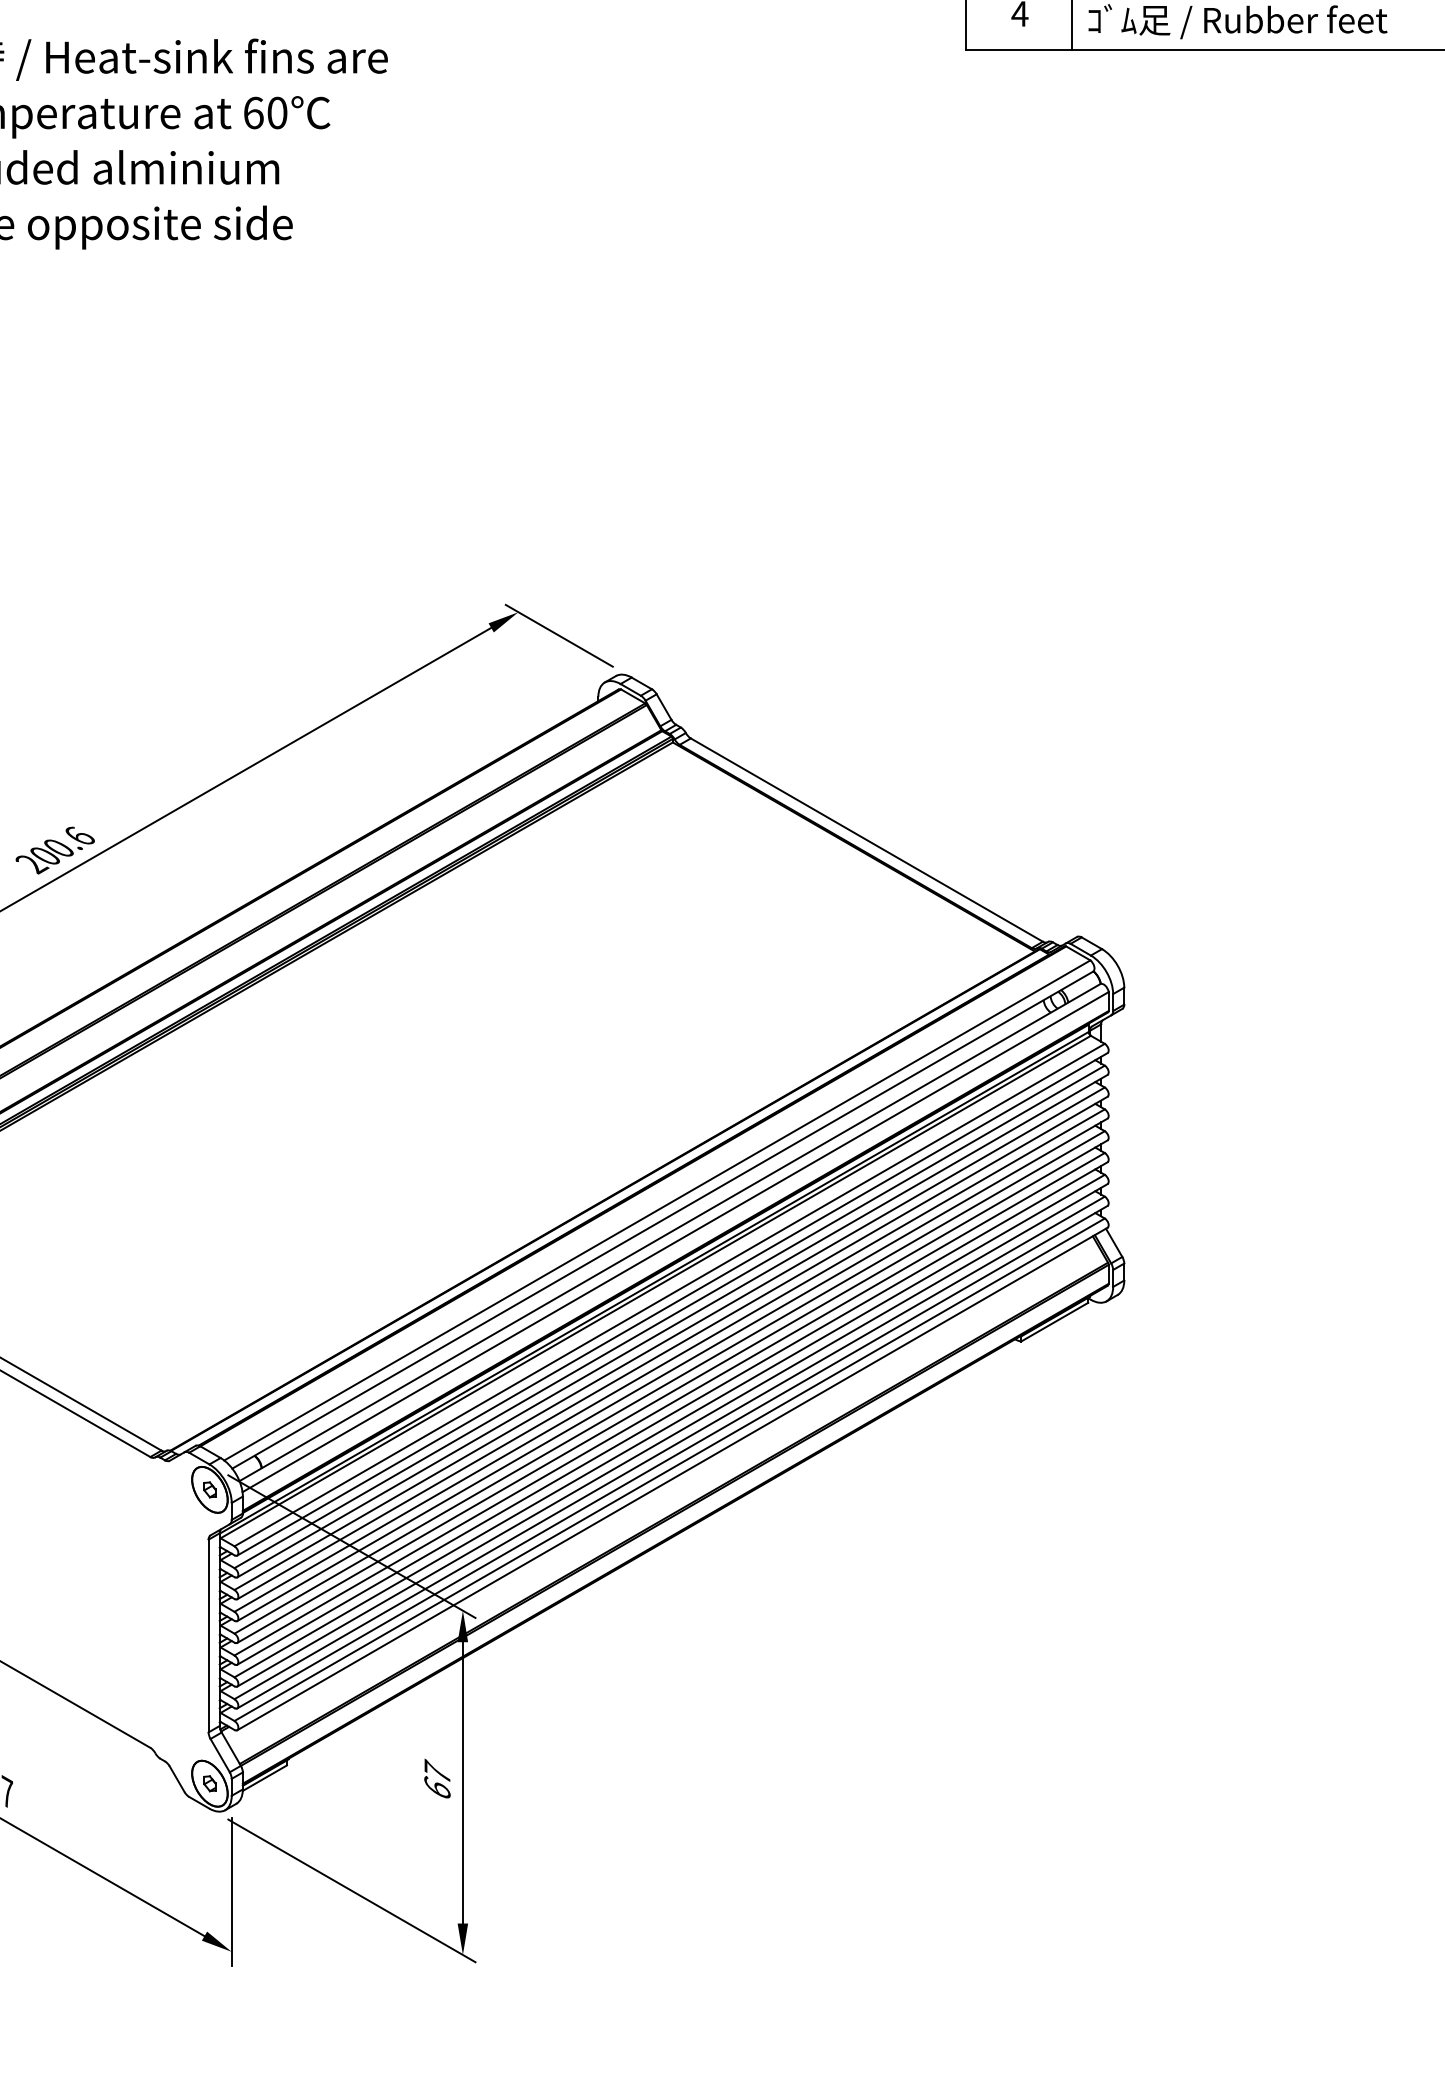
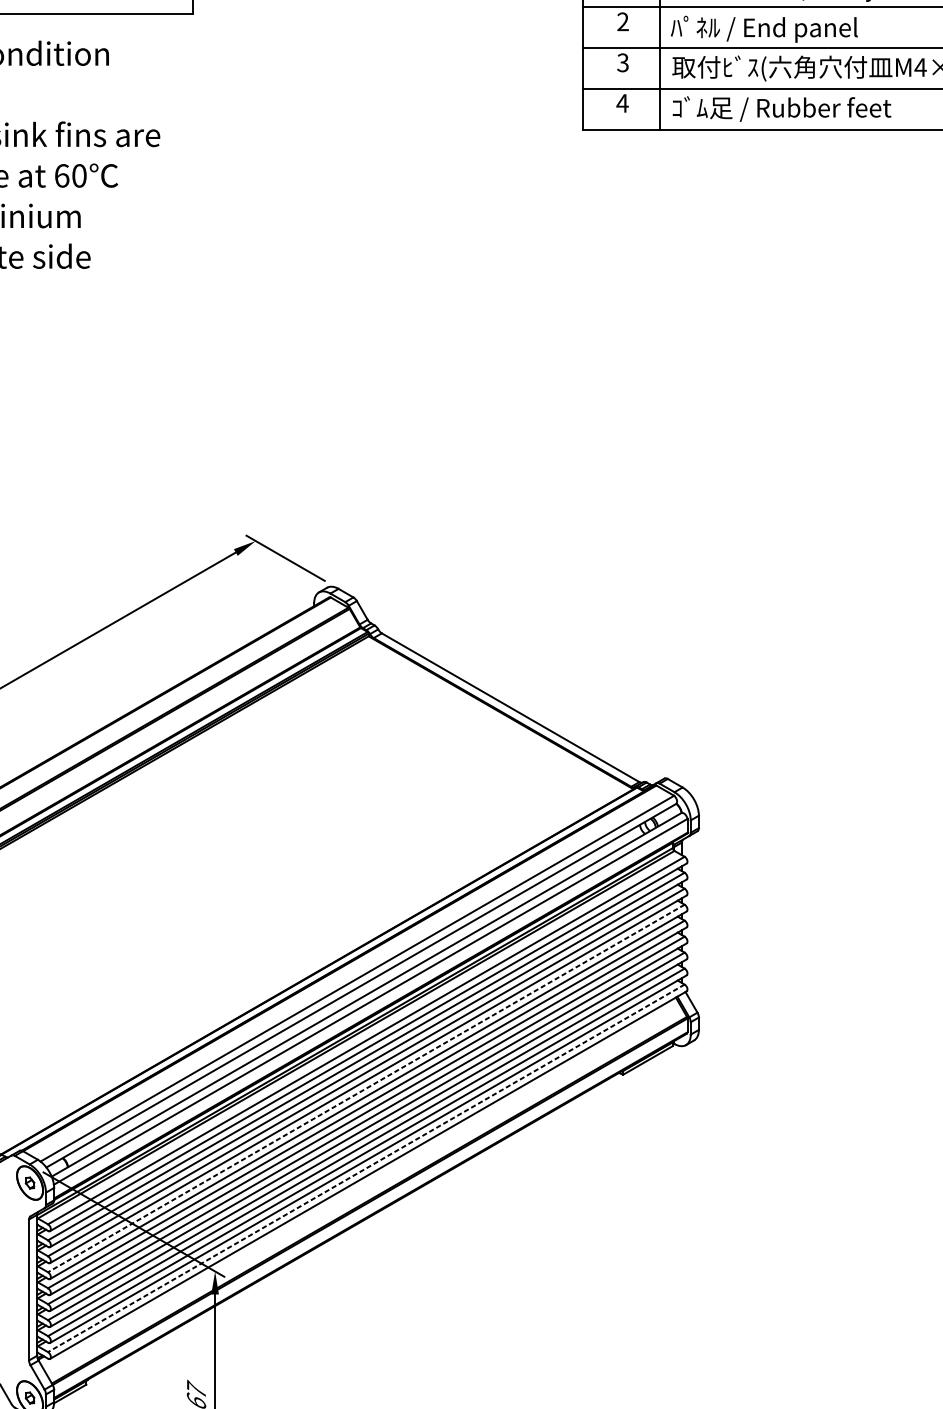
line: (669, 1360) -> (366, 1088), solid -> dashed
line: (669, 1470) -> (366, 1168), solid -> dashed

